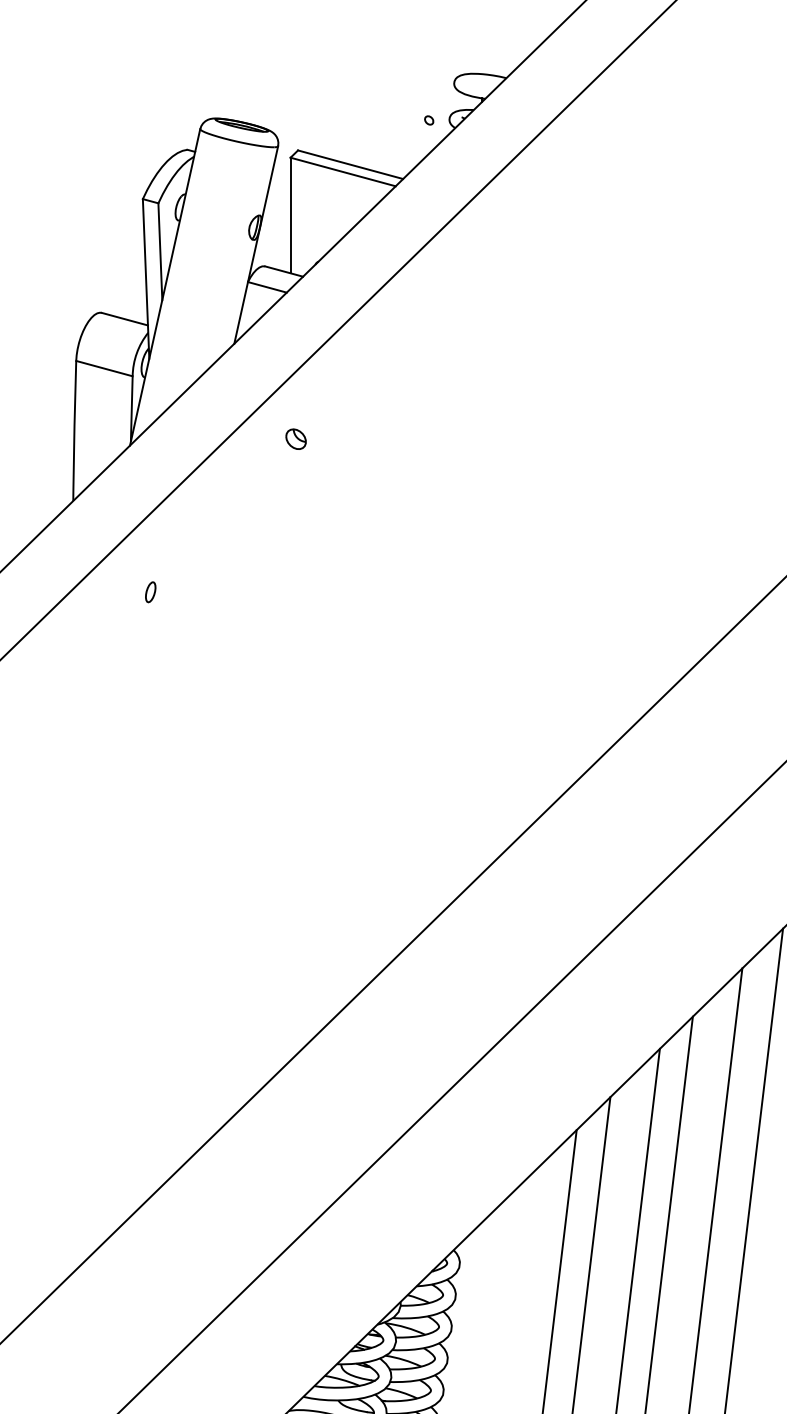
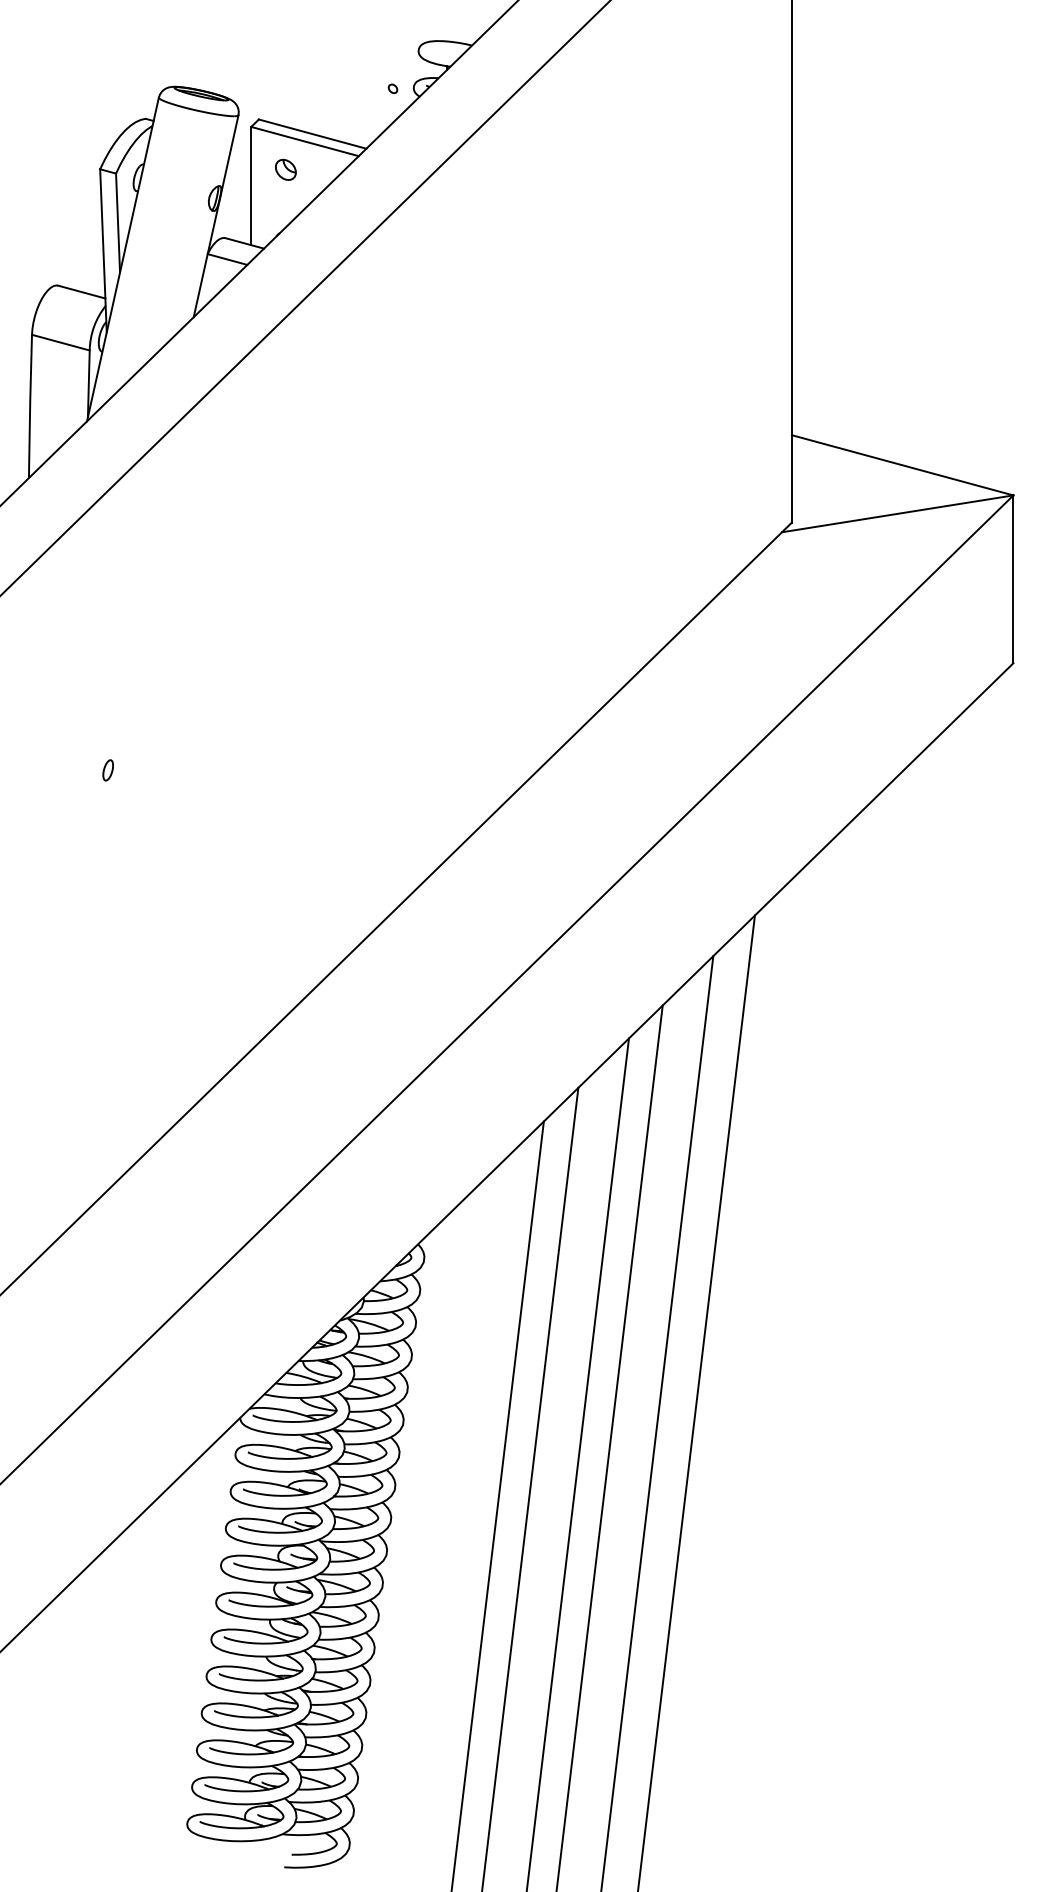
part: (295, 438) -> (285, 169), moved
part: (150, 592) -> (107, 770), moved

